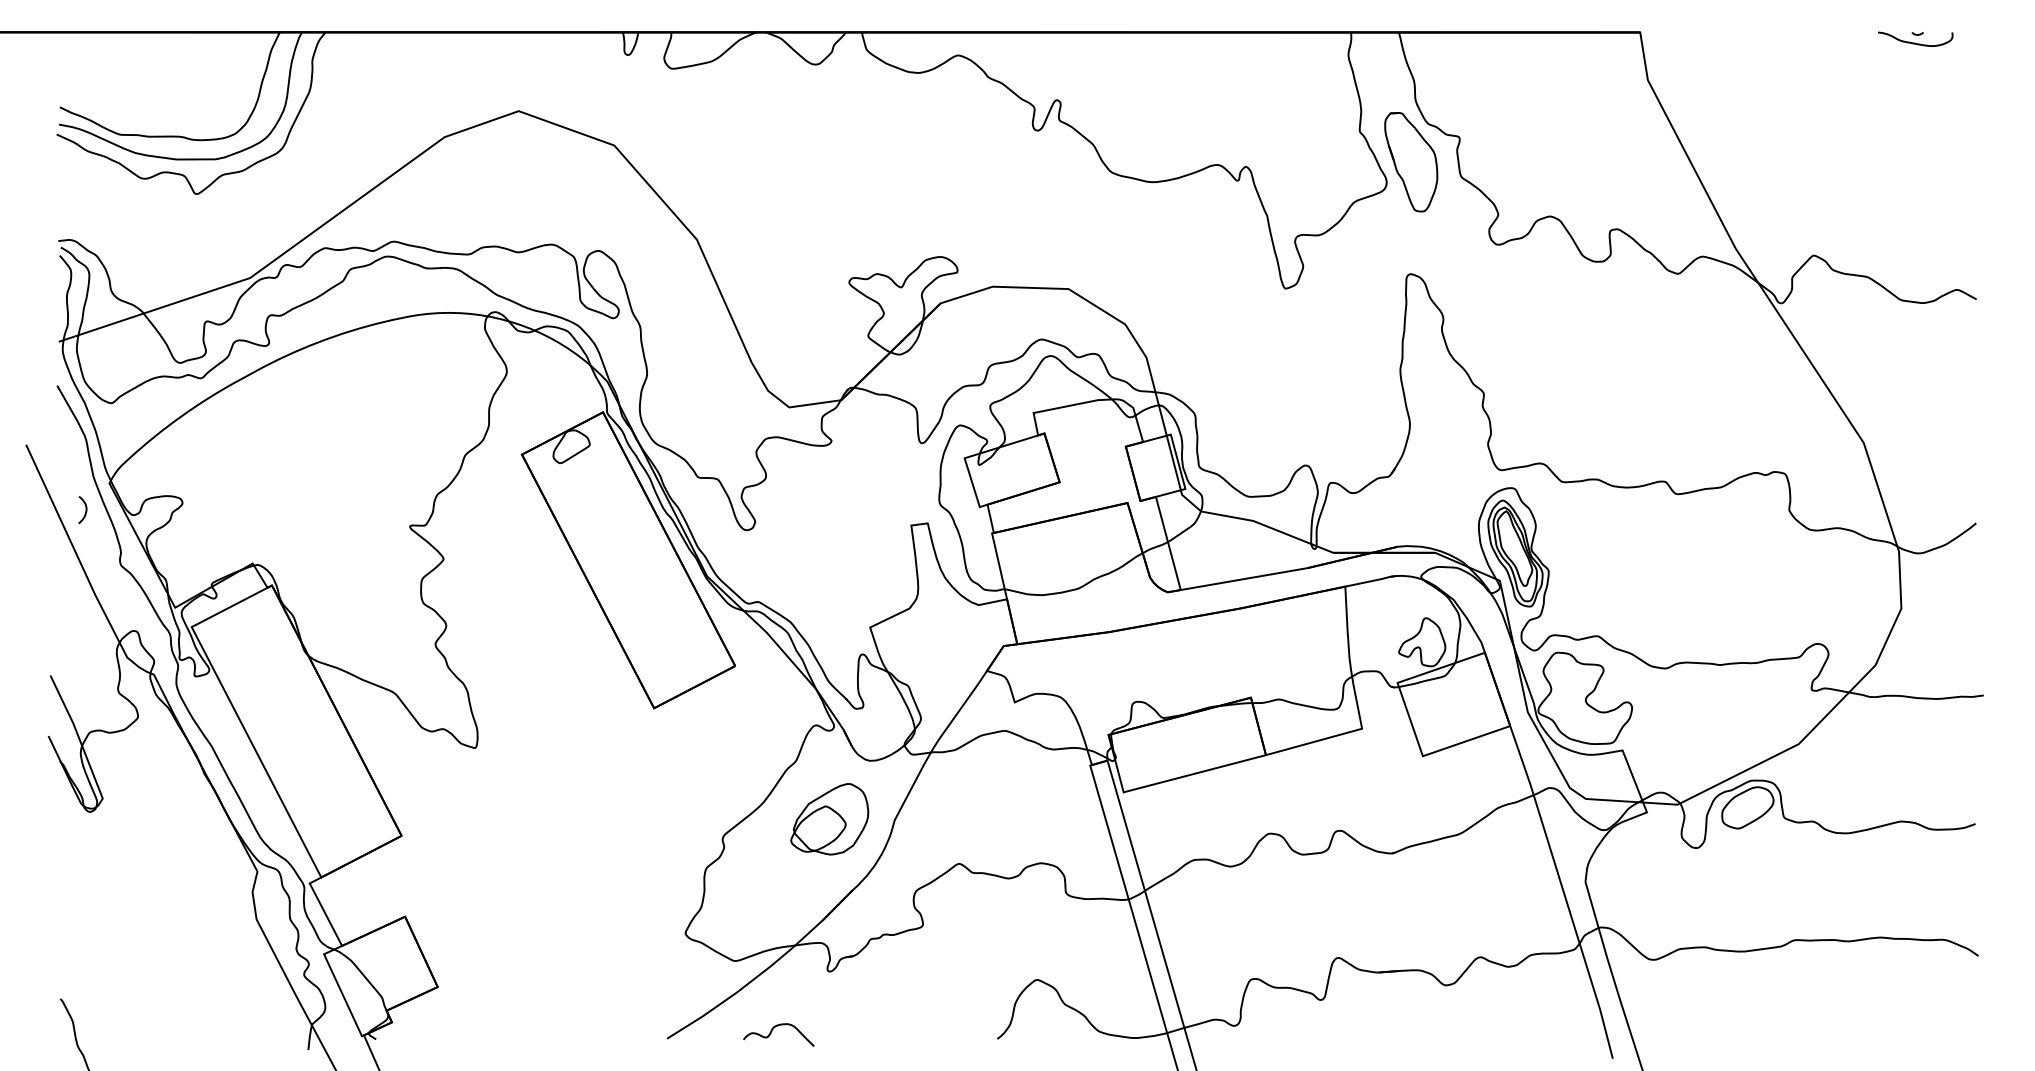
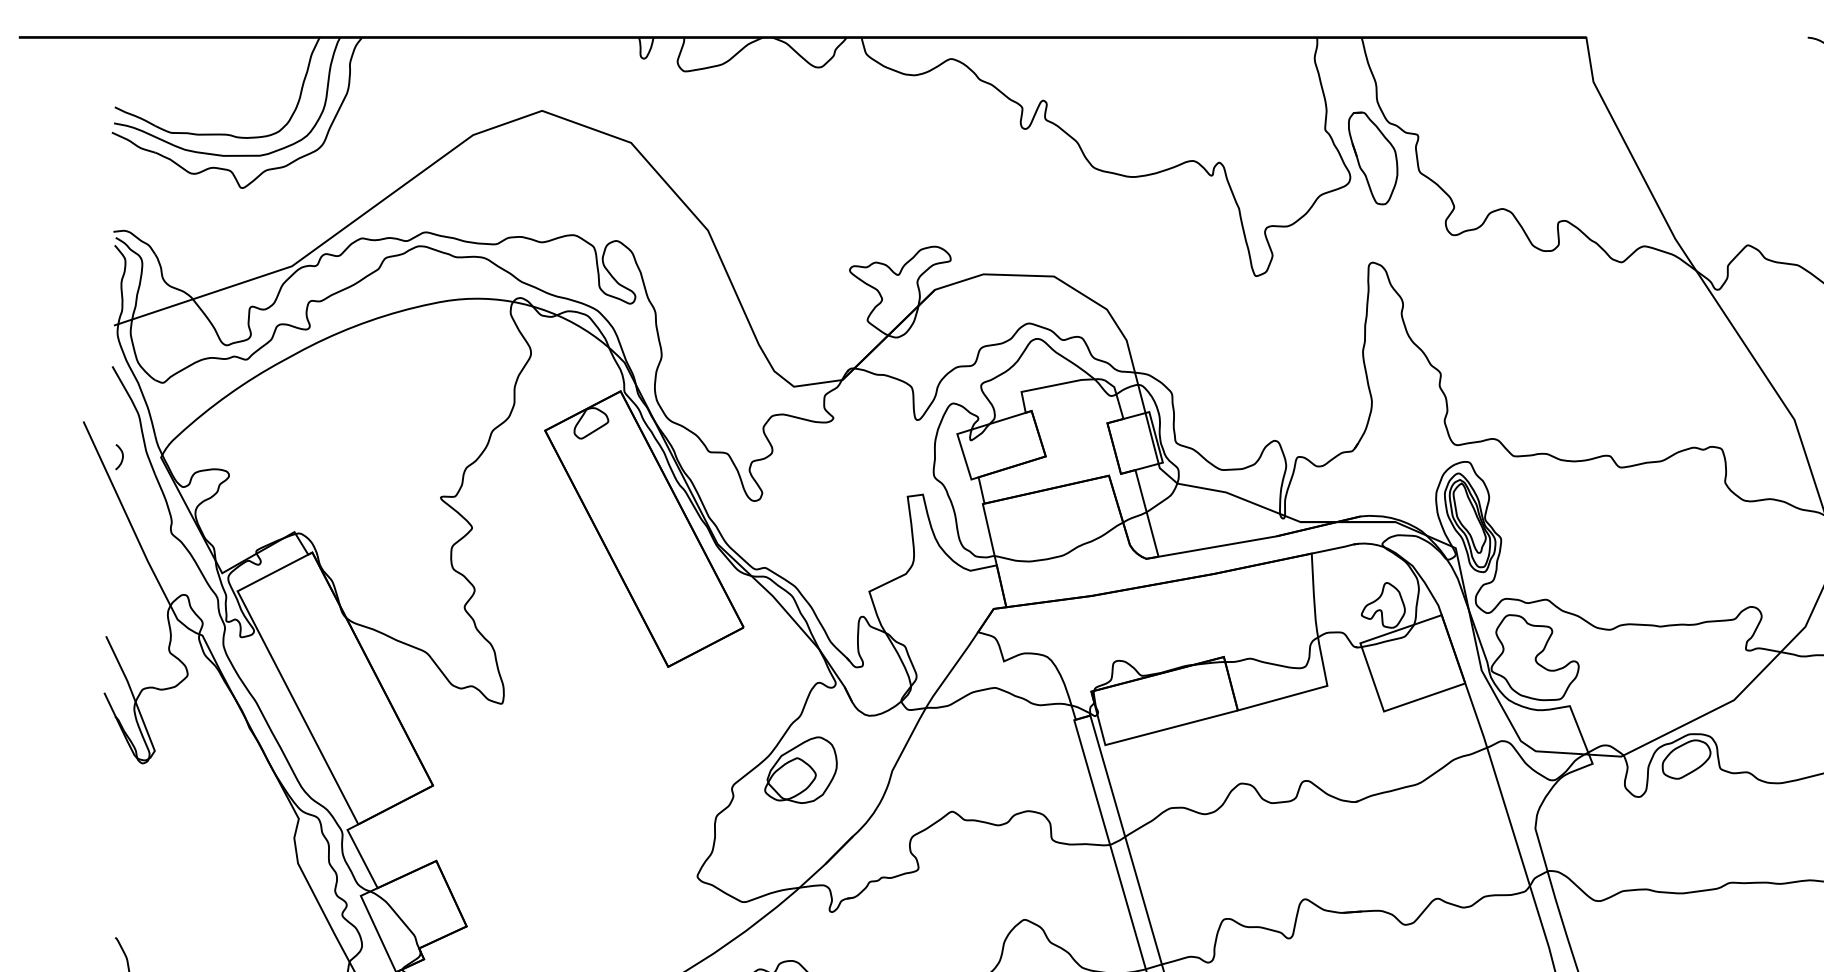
curve: (85, 509) -> (121, 456), moved
part: (829, 819) -> (800, 770), moved

